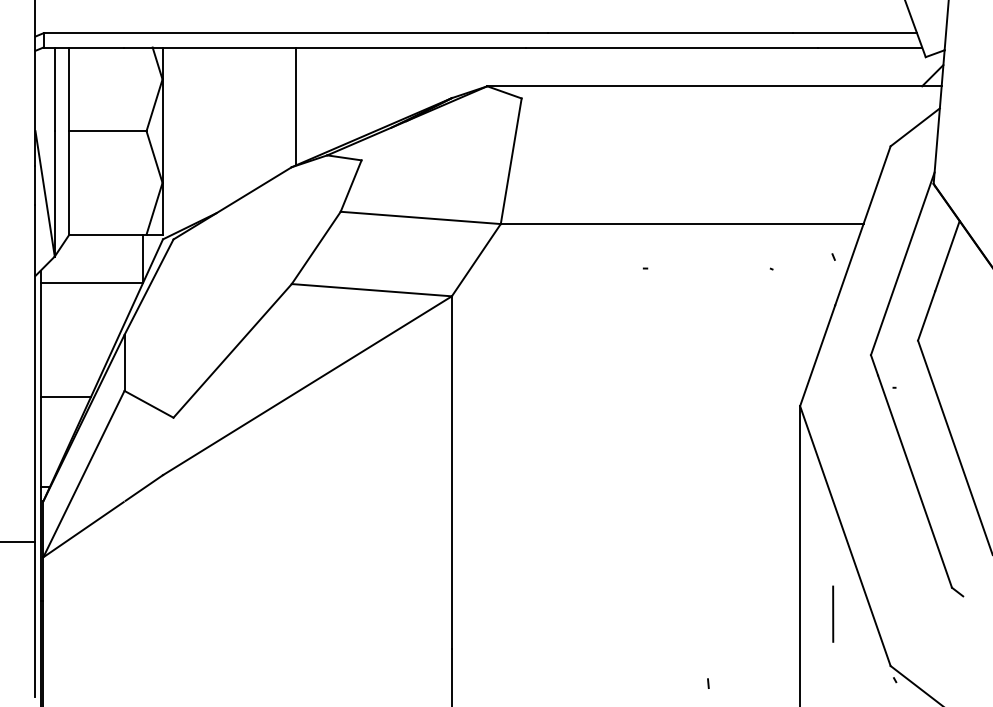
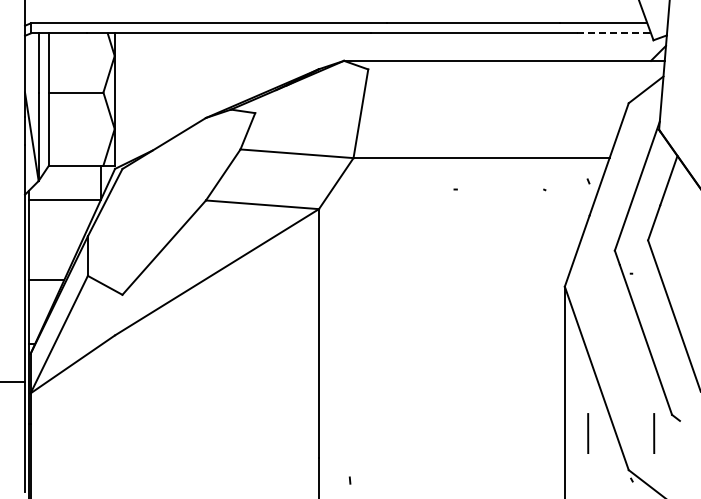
line: (870, 47) -> (614, 33), solid -> dashed
line: (296, 105) -> (209, 74), removed
line: (927, 614) -> (654, 433), added
line: (707, 683) -> (349, 480), moved

